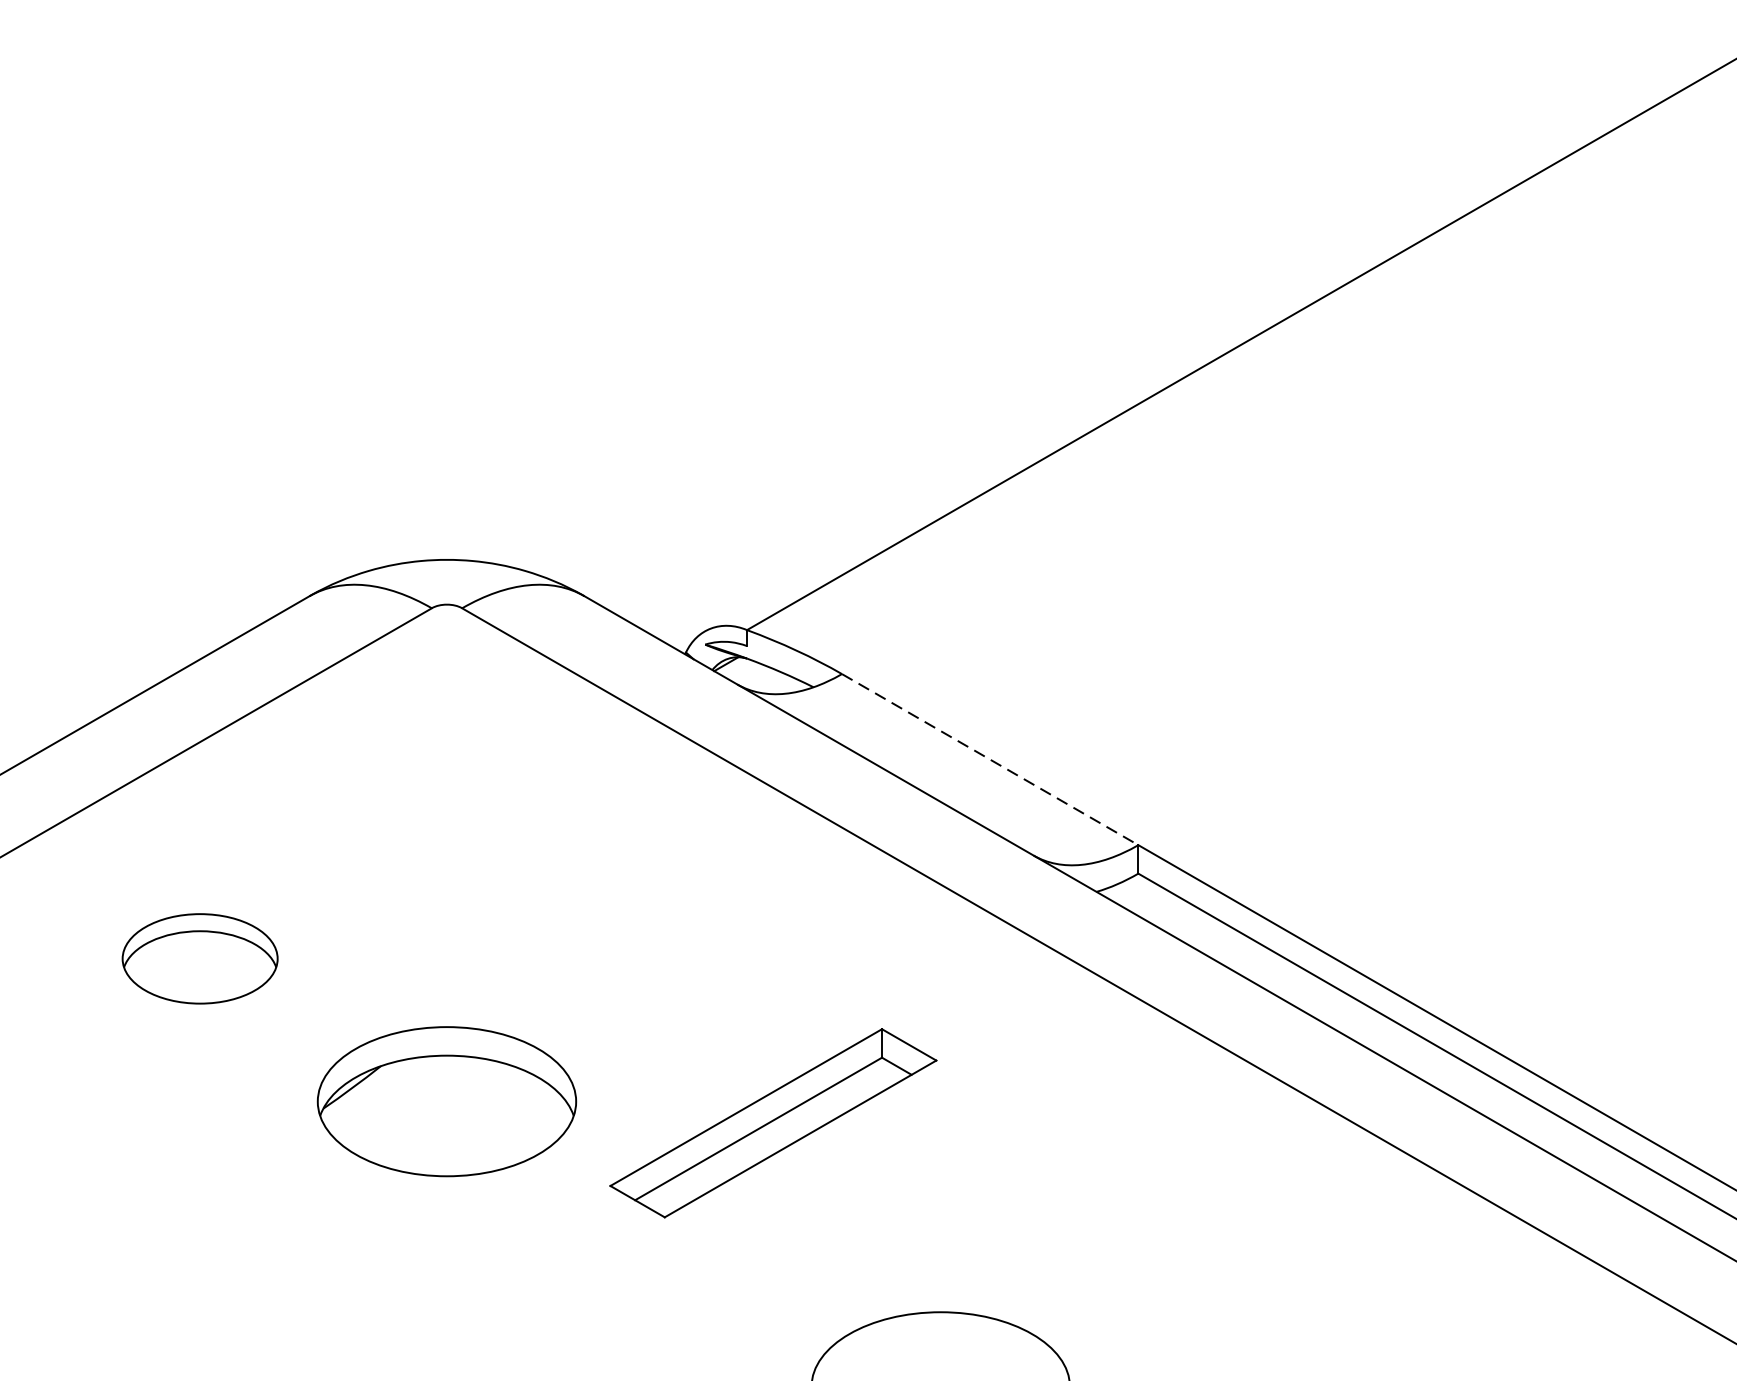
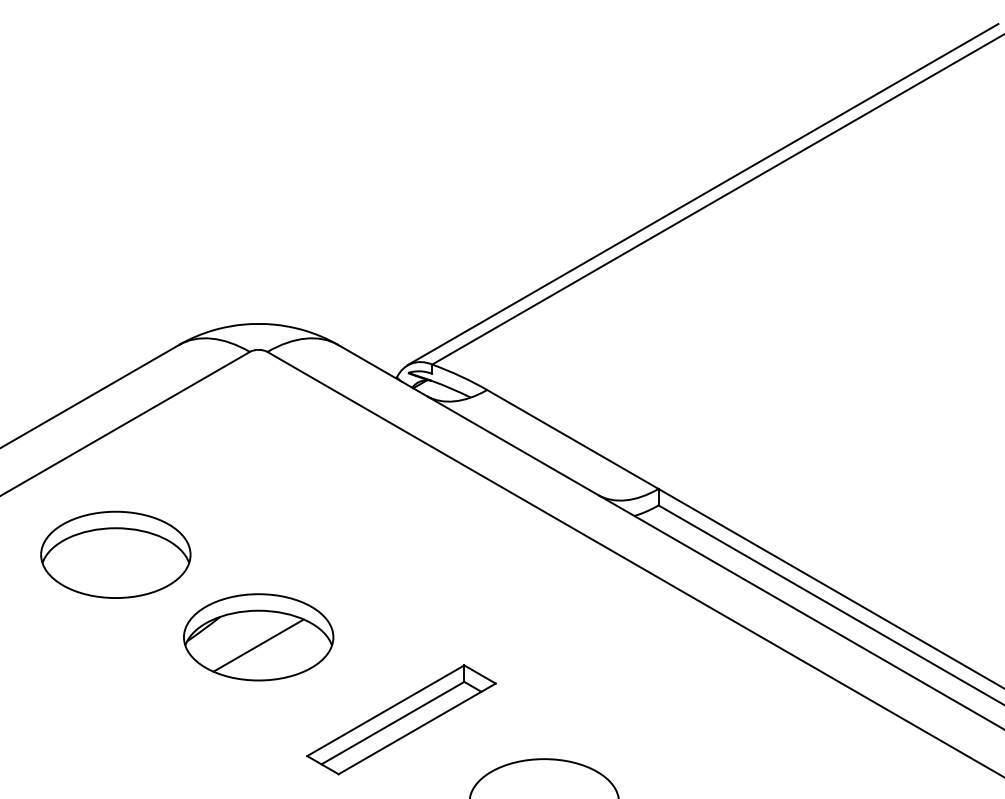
line: (1214, 336) -> (702, 194), added
line: (989, 759) -> (572, 439), dashed -> solid
part: (199, 958) -> (115, 554), size x1.67
line: (446, 1115) -> (258, 645), added
part: (773, 1122) -> (401, 719), moved

